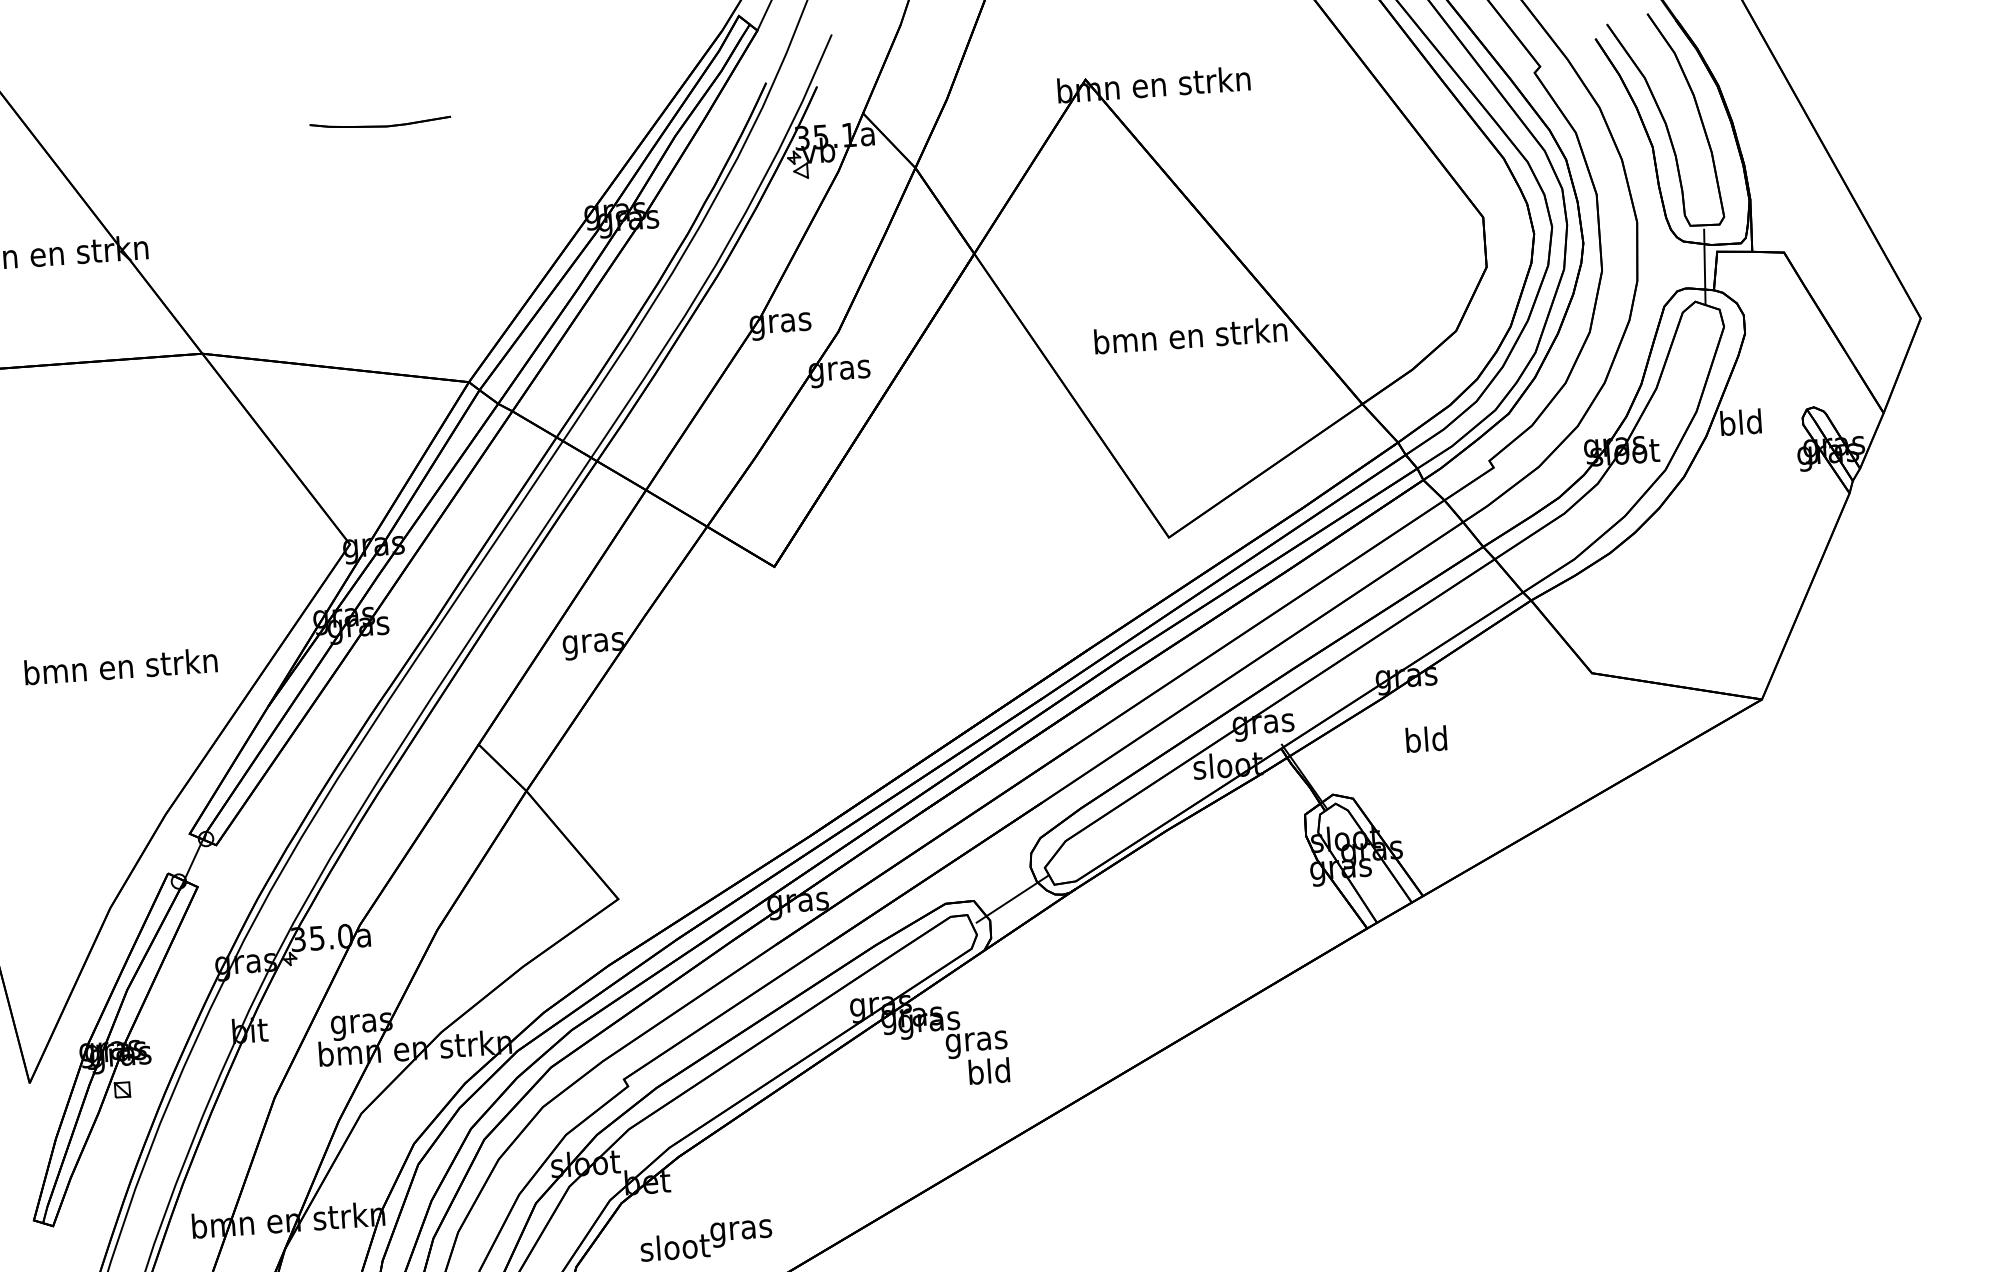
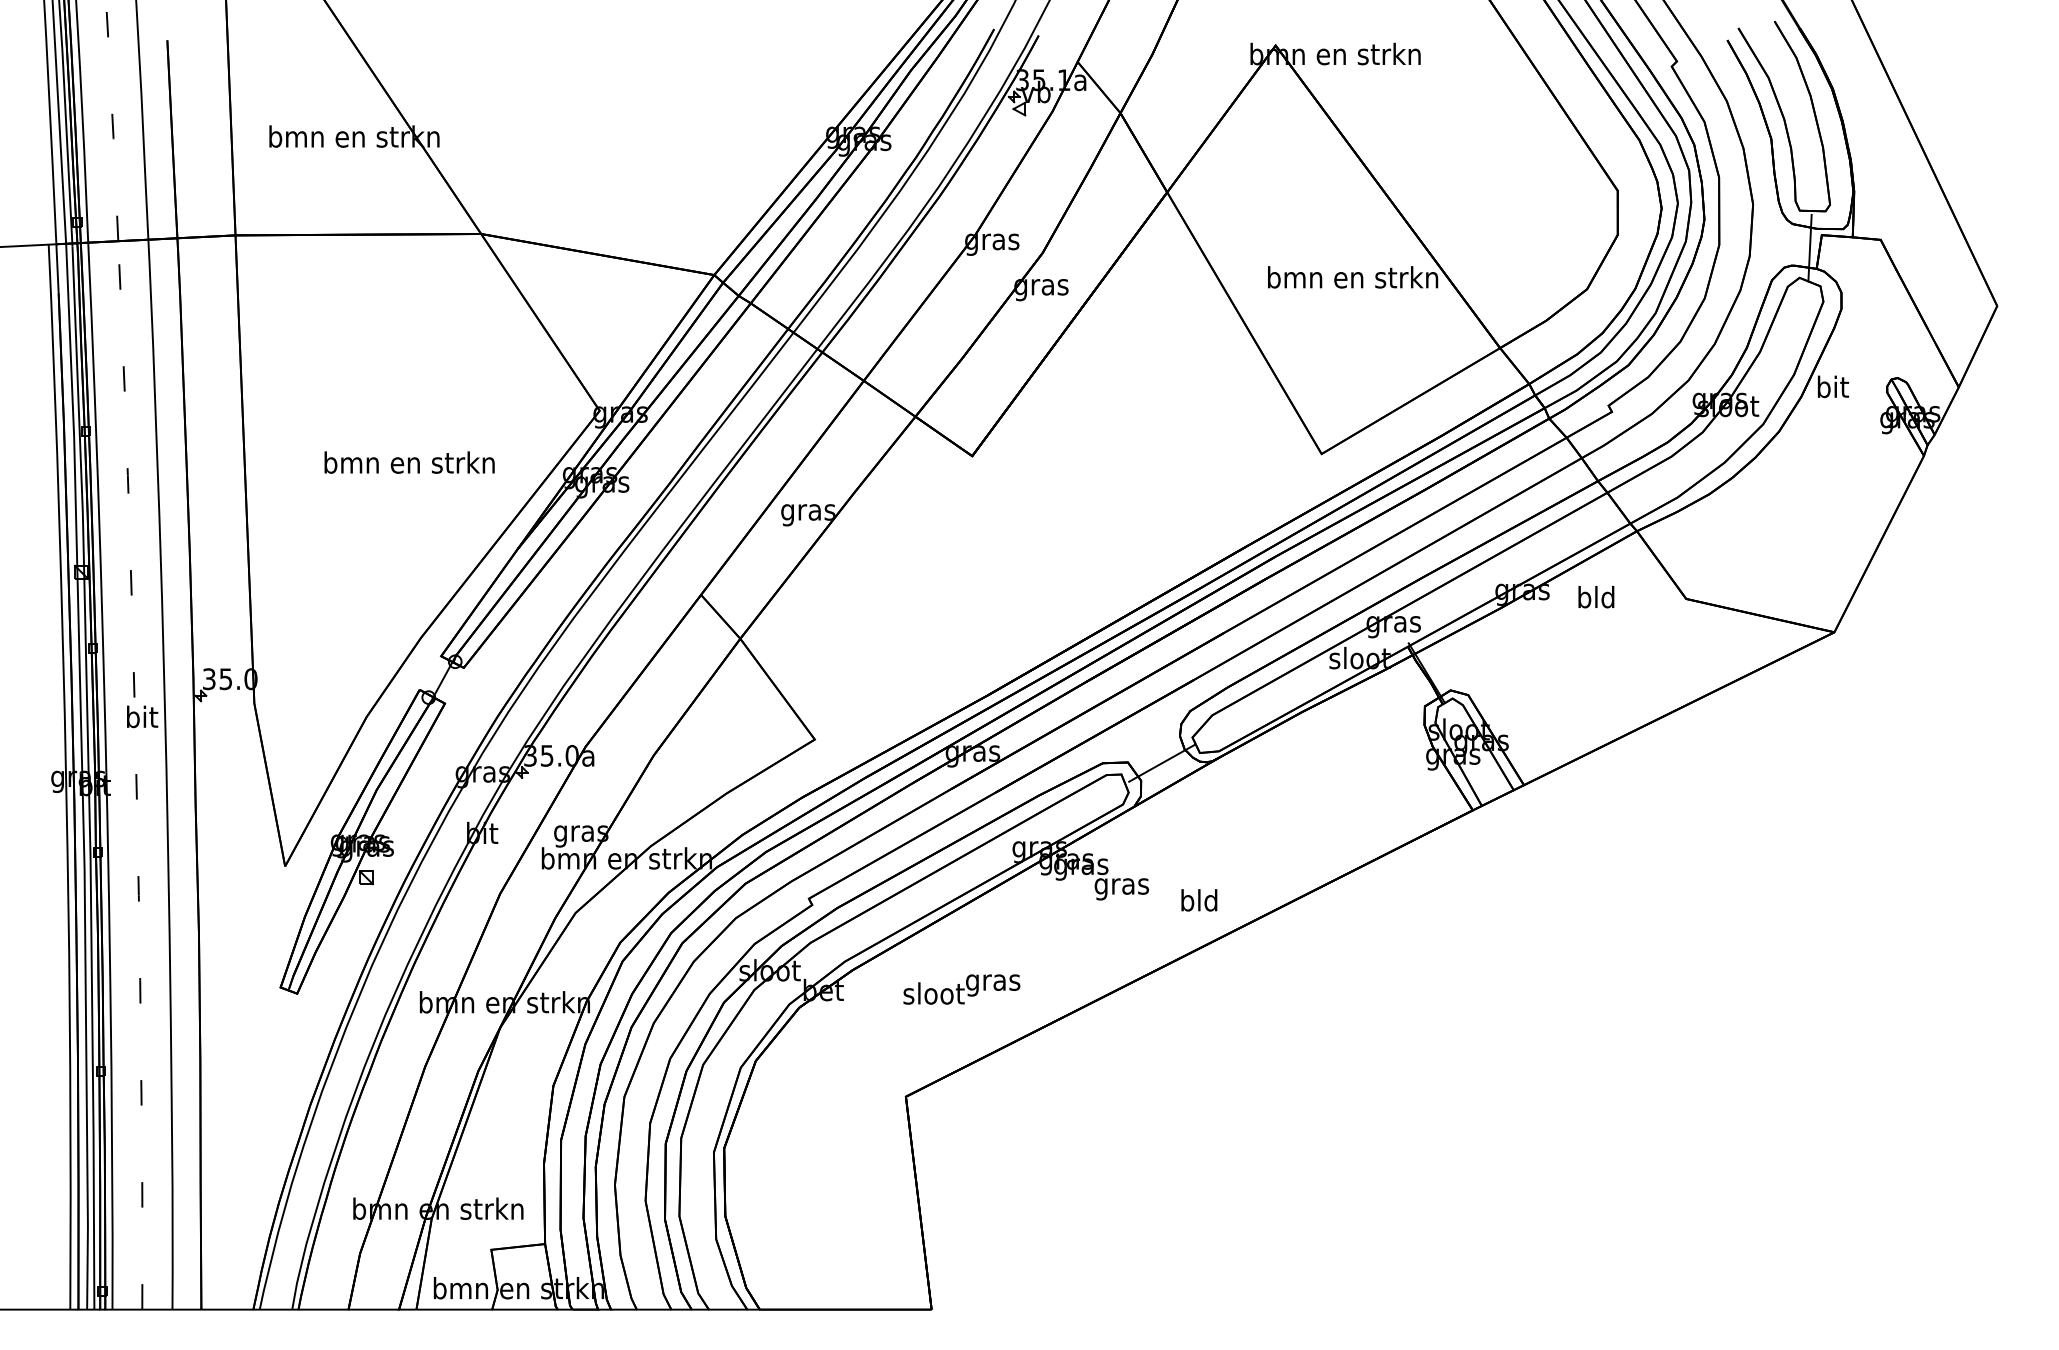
part: (380, 123) -> (651, 41), removed
text: (1740, 421) -> (1832, 386), bld -> bit
text: (120, 666) -> (409, 462), moved
text: (1426, 739) -> (1596, 597), moved
text: (989, 1071) -> (1199, 900), moved
text: (705, 1240) -> (961, 989), moved

